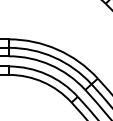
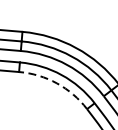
arc: (43, 82) -> (57, 83), solid -> dashed

